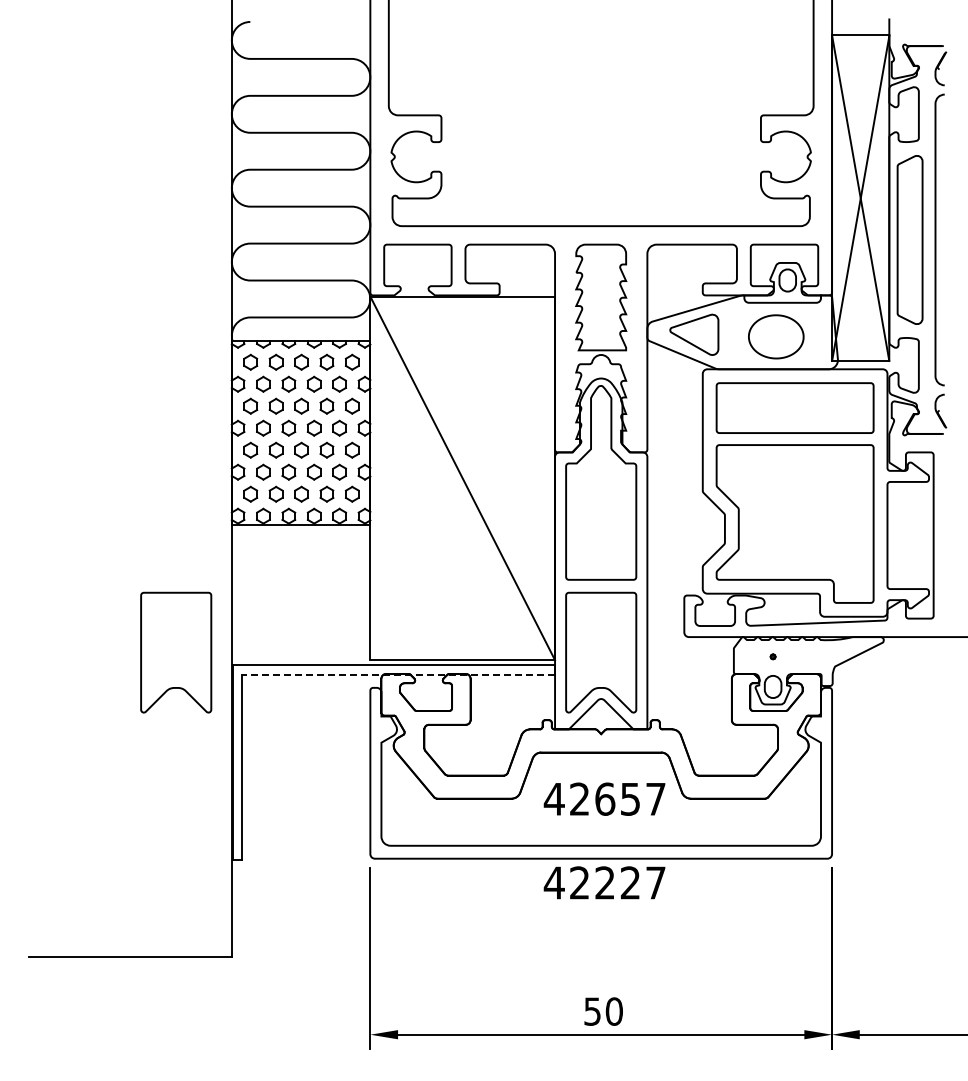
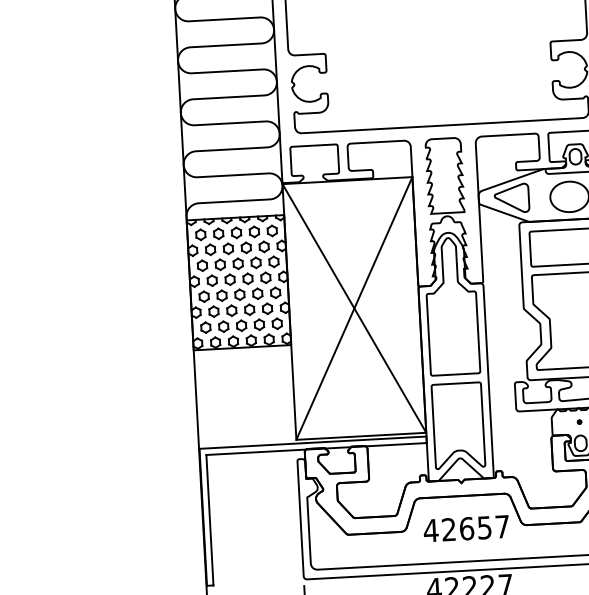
line: (462, 478) -> (354, 308), added
part: (176, 652) -> (159, 441), removed
line: (398, 674) -> (316, 448), dashed -> solid

